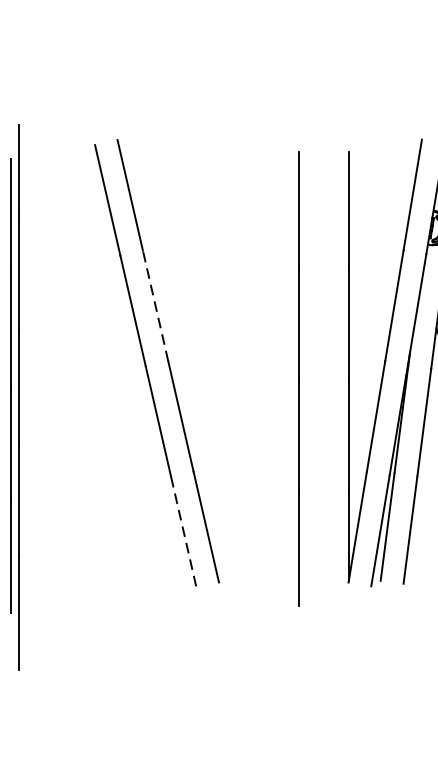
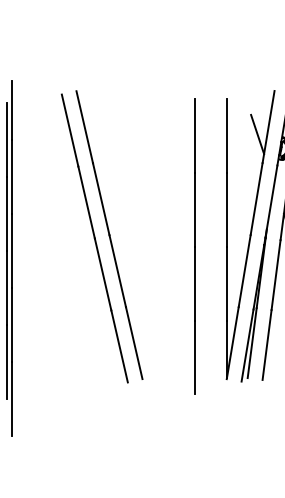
line: (395, 206) -> (257, 134), added
line: (155, 306) -> (101, 199), dashed -> solid
line: (183, 532) -> (119, 346), dashed -> solid

